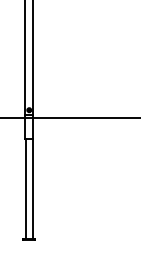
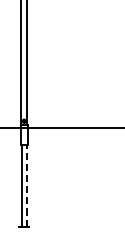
line: (32, 188) -> (26, 185), solid -> dashed

